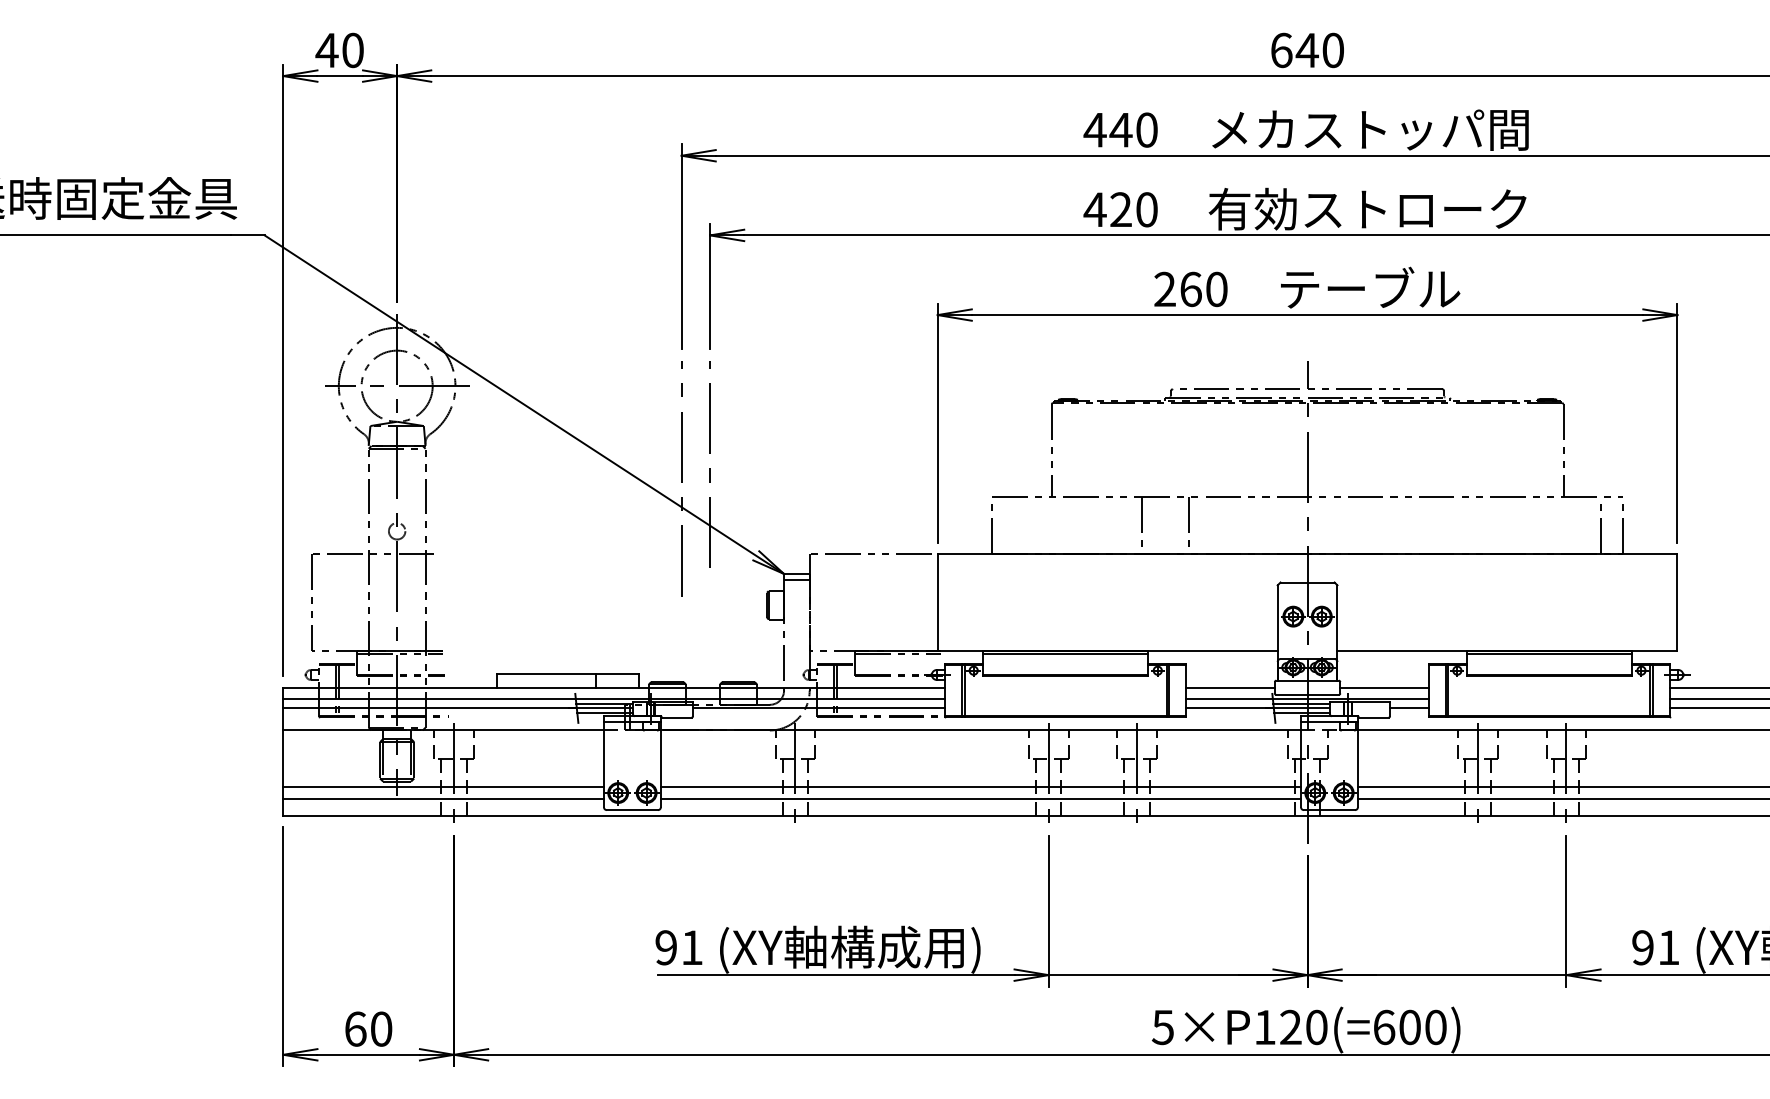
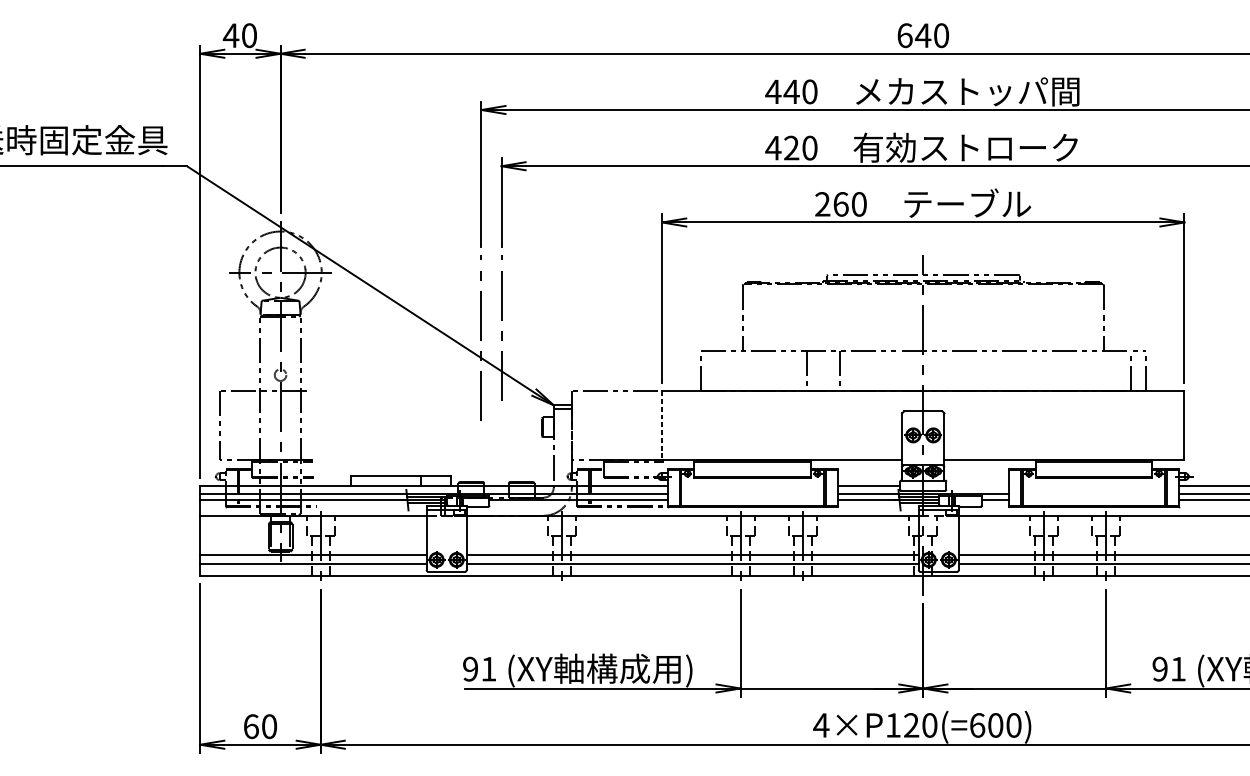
line: (937, 602) -> (662, 425), solid -> dashed
line: (1384, 687) -> (977, 485), removed
text: (1162, 1027) -> (820, 725), 5×P120(=600) -> 4×P120(=600)

